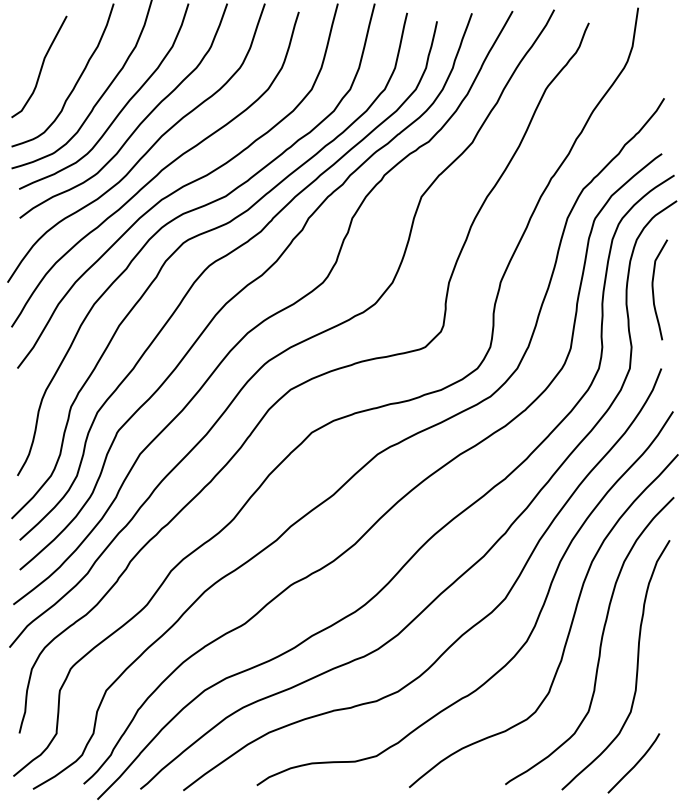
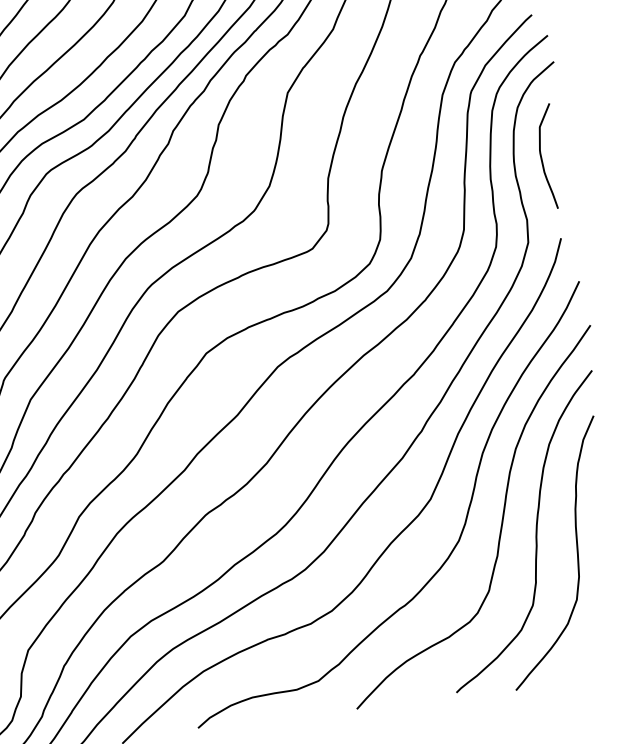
curve: (634, 764) -> (588, 653), removed

